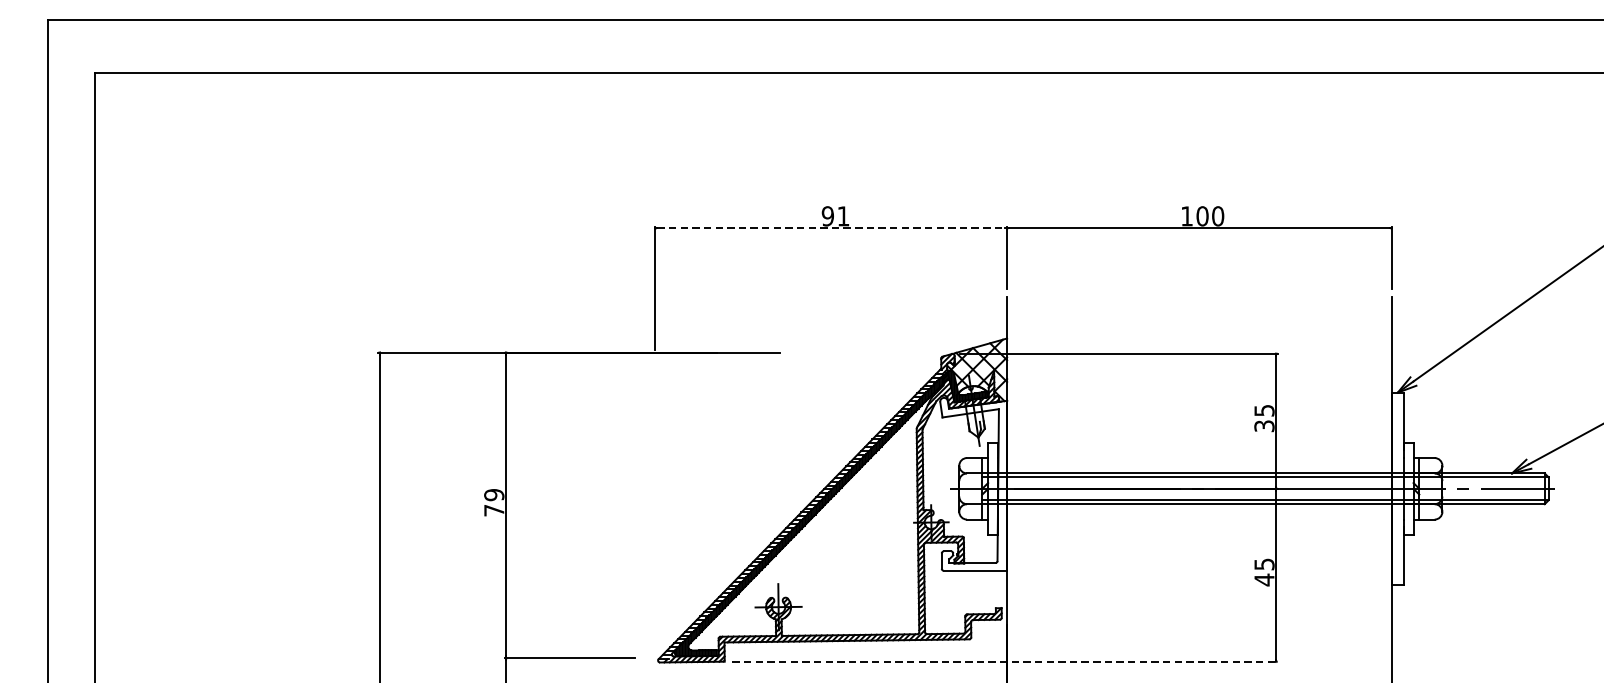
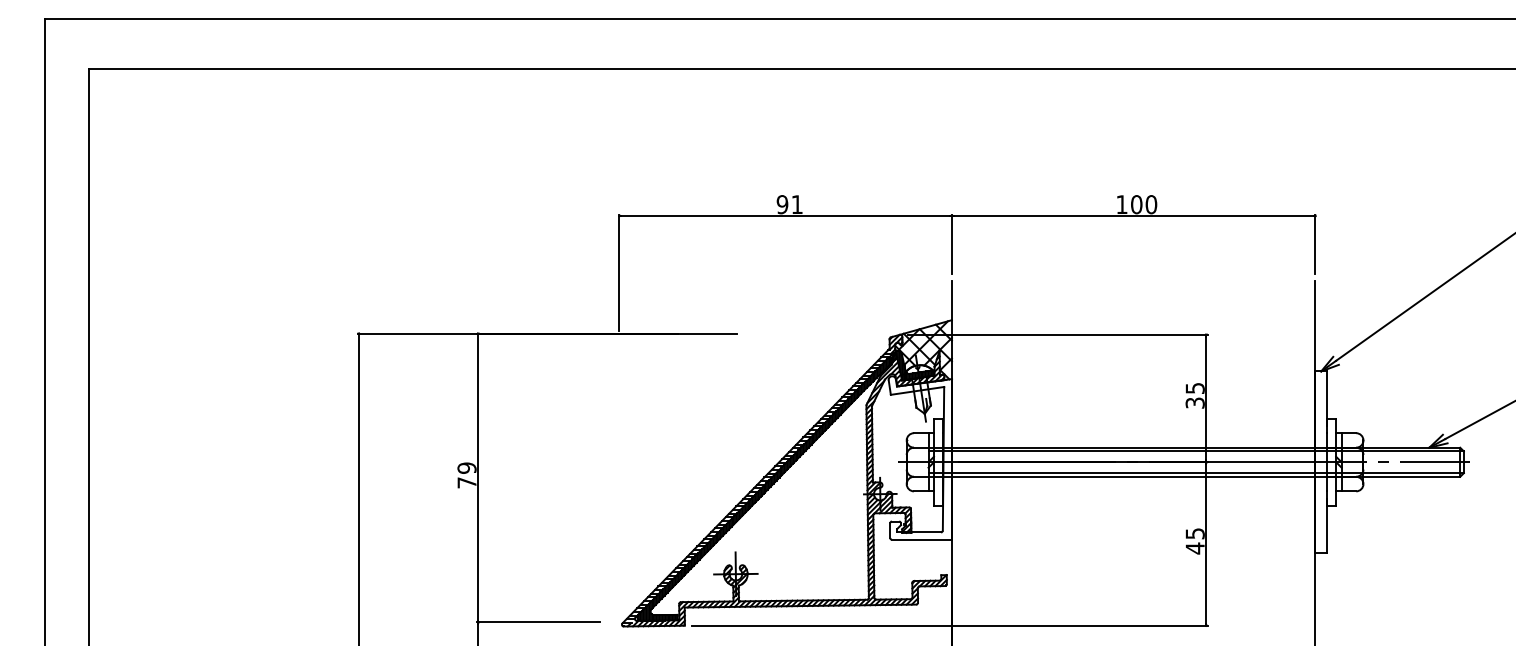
line: (832, 227) -> (786, 215), dashed -> solid
line: (1004, 661) -> (949, 625), dashed -> solid

